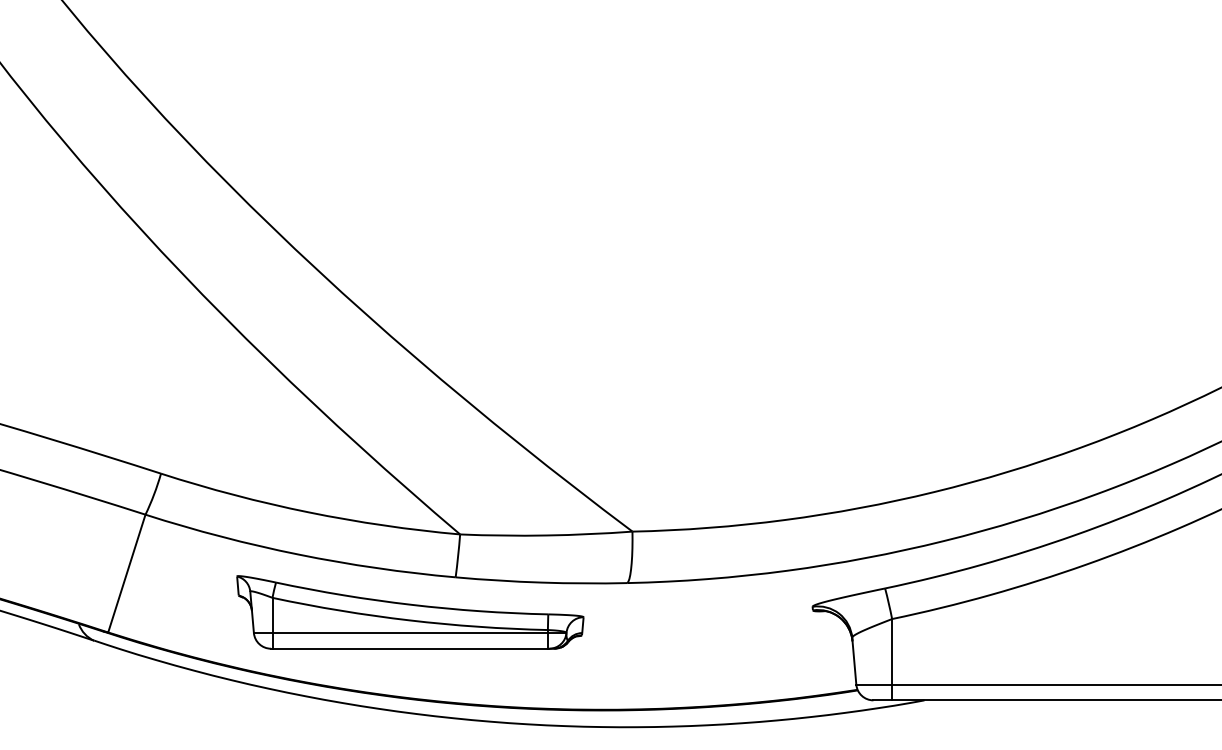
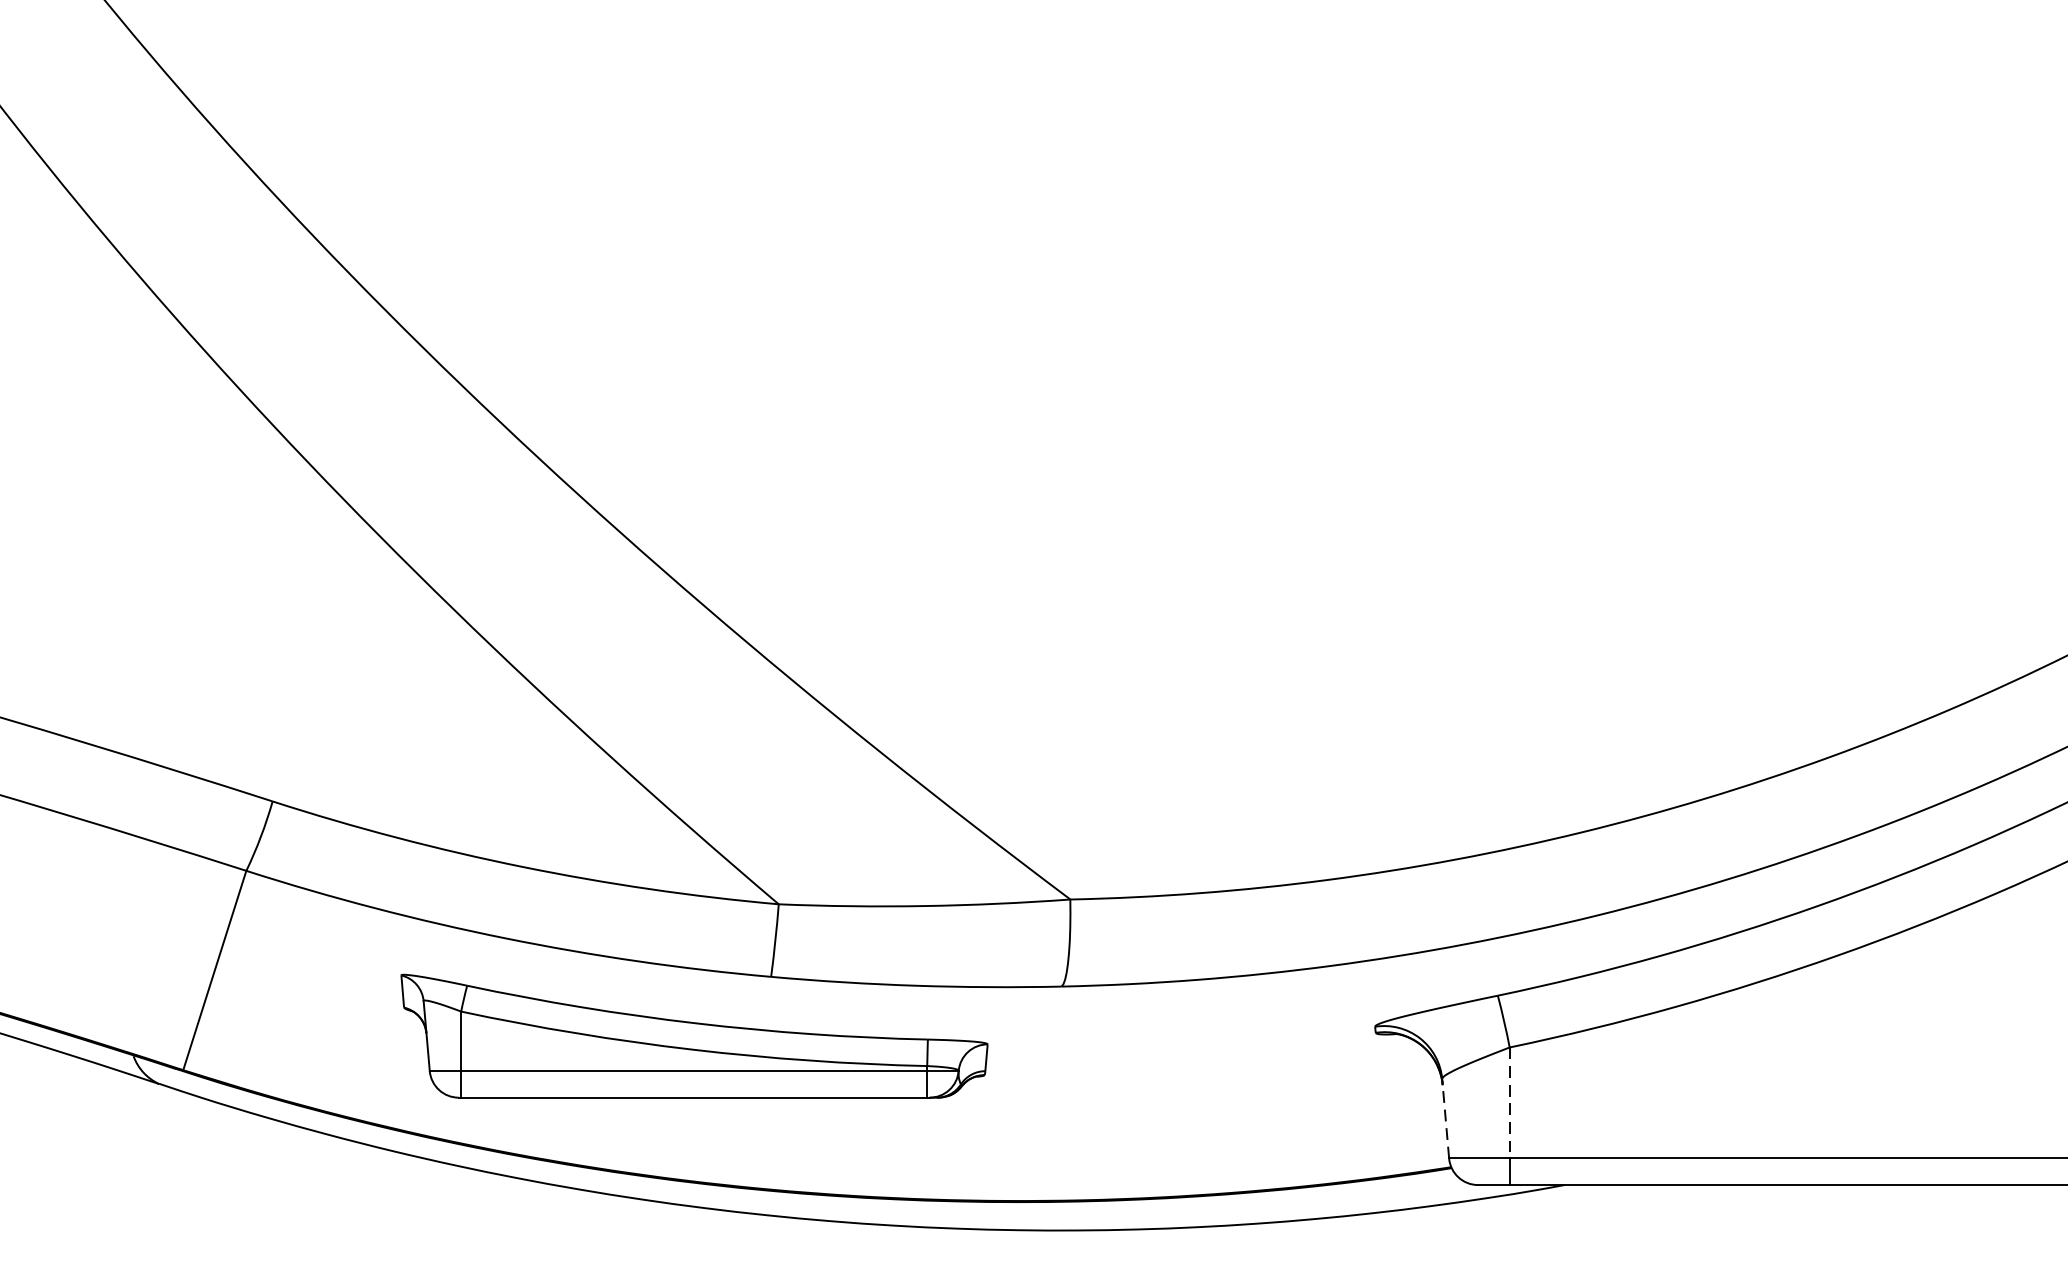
line: (892, 651) -> (1510, 1102), solid -> dashed
line: (854, 661) -> (1446, 1119), solid -> dashed

